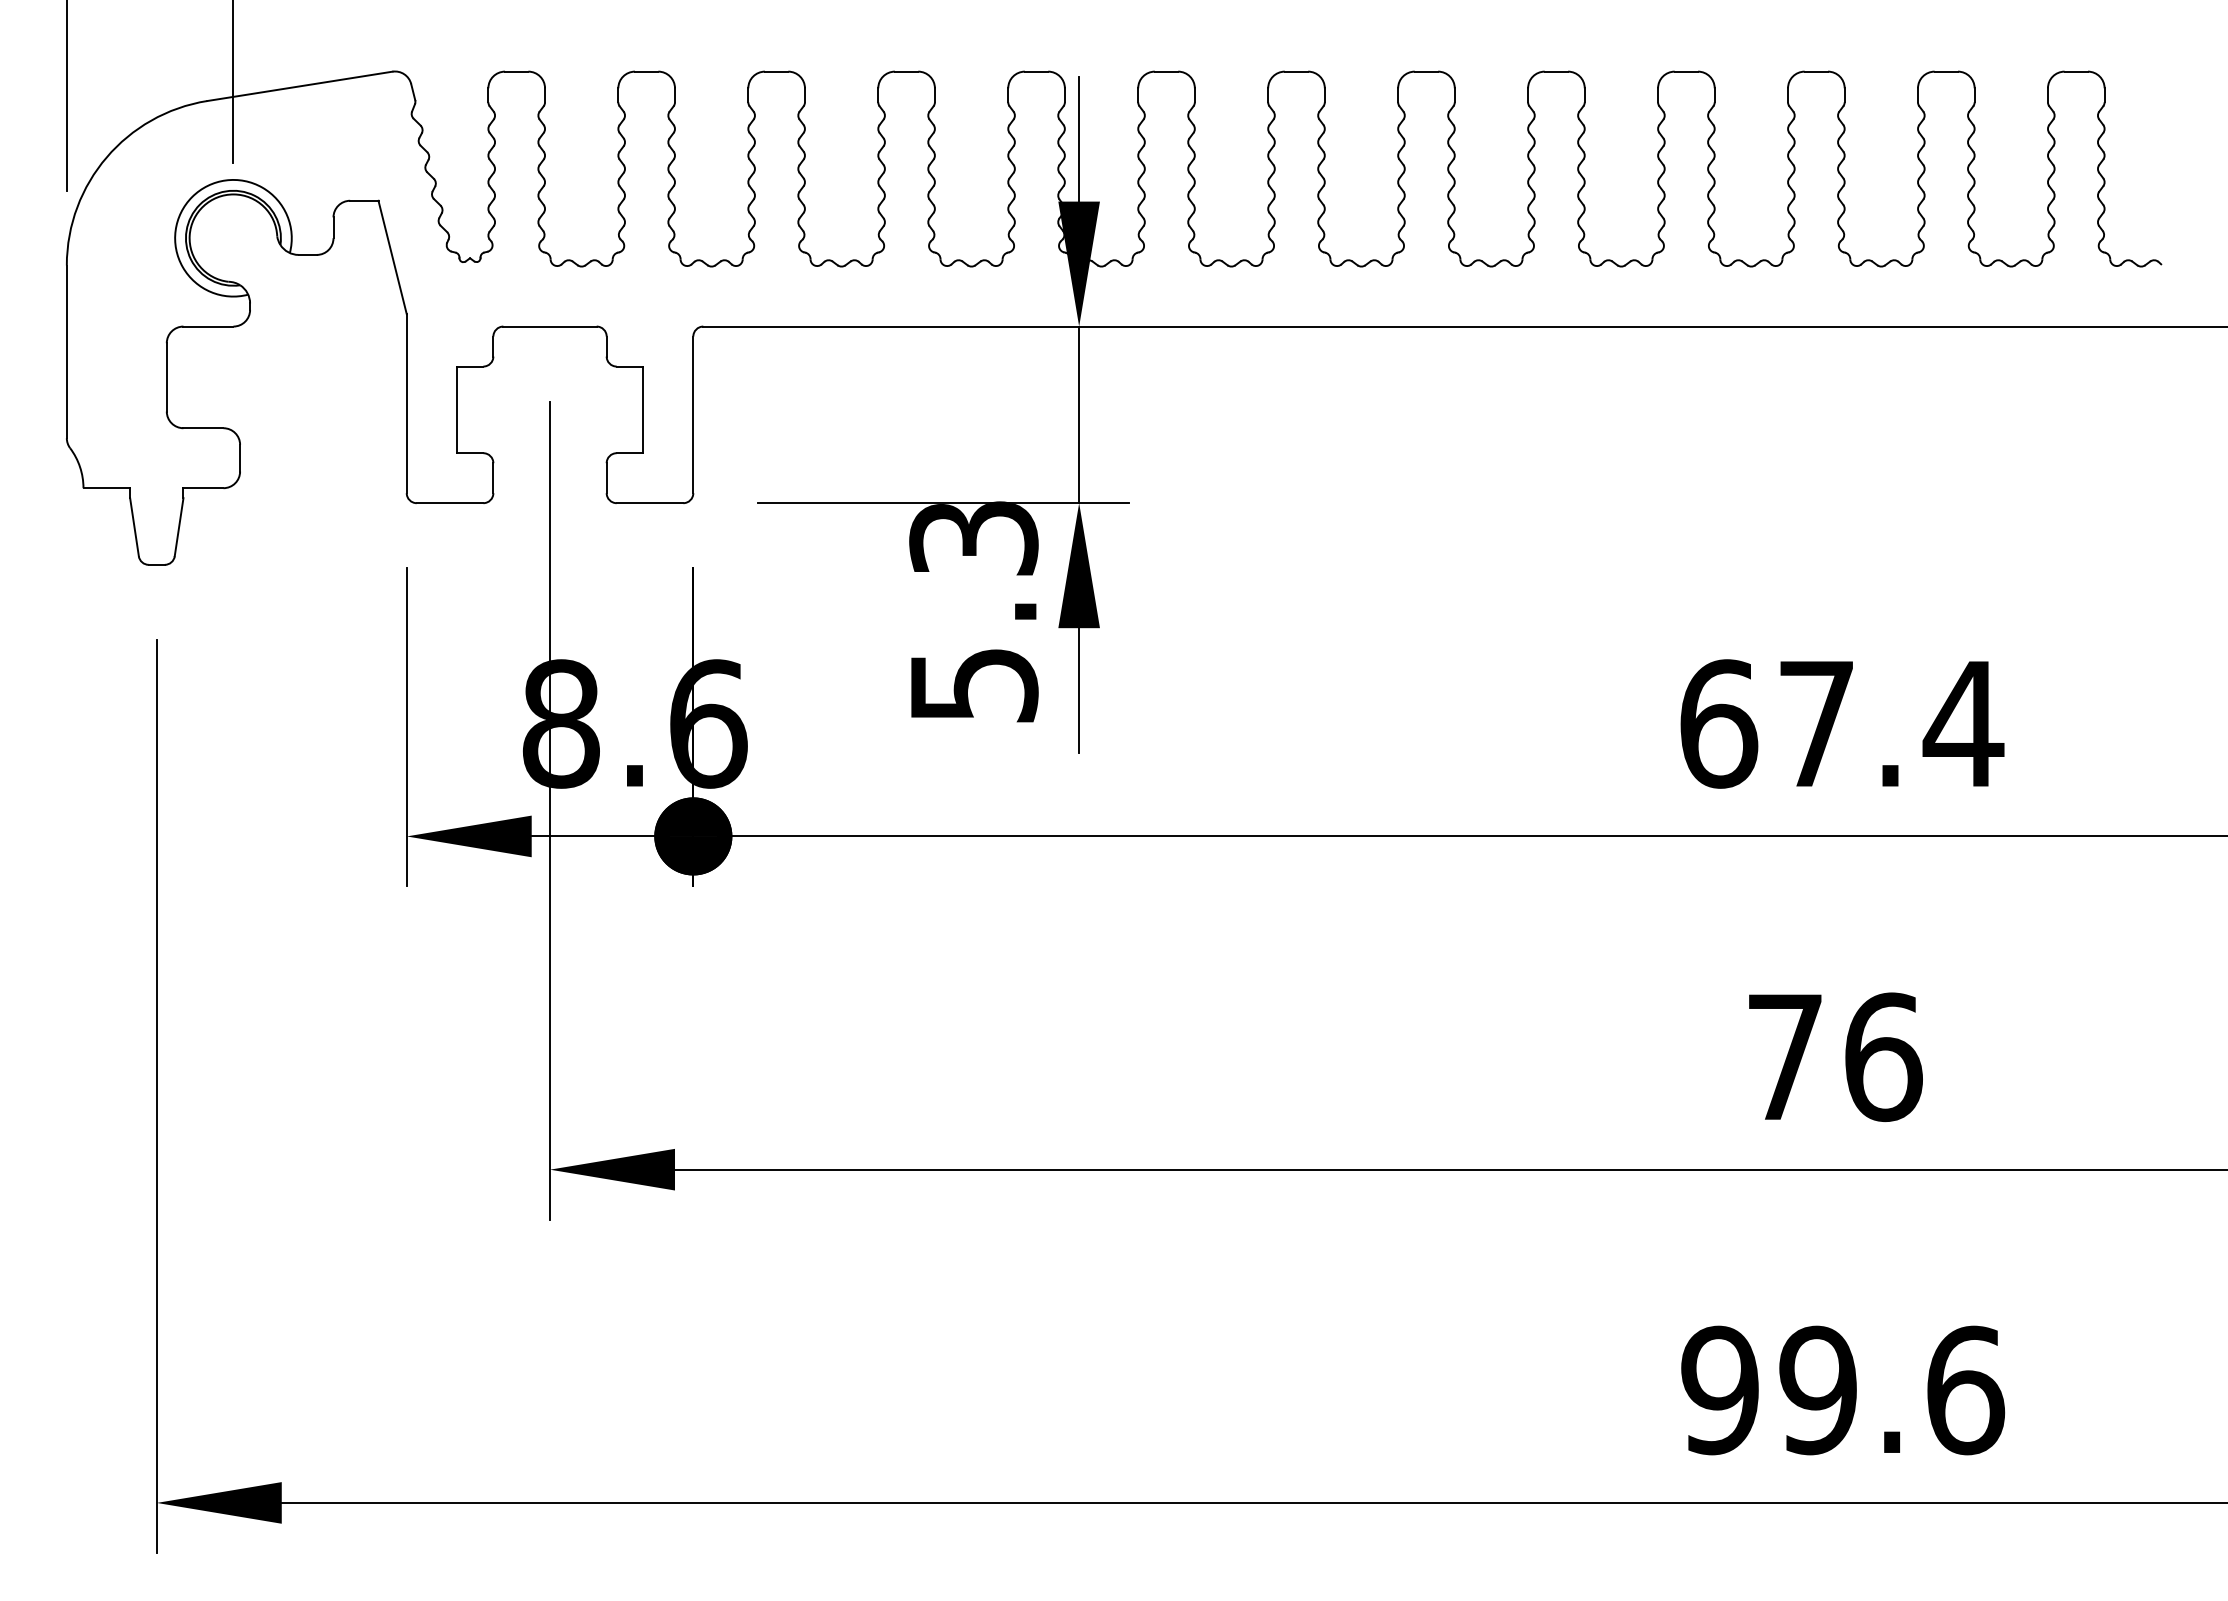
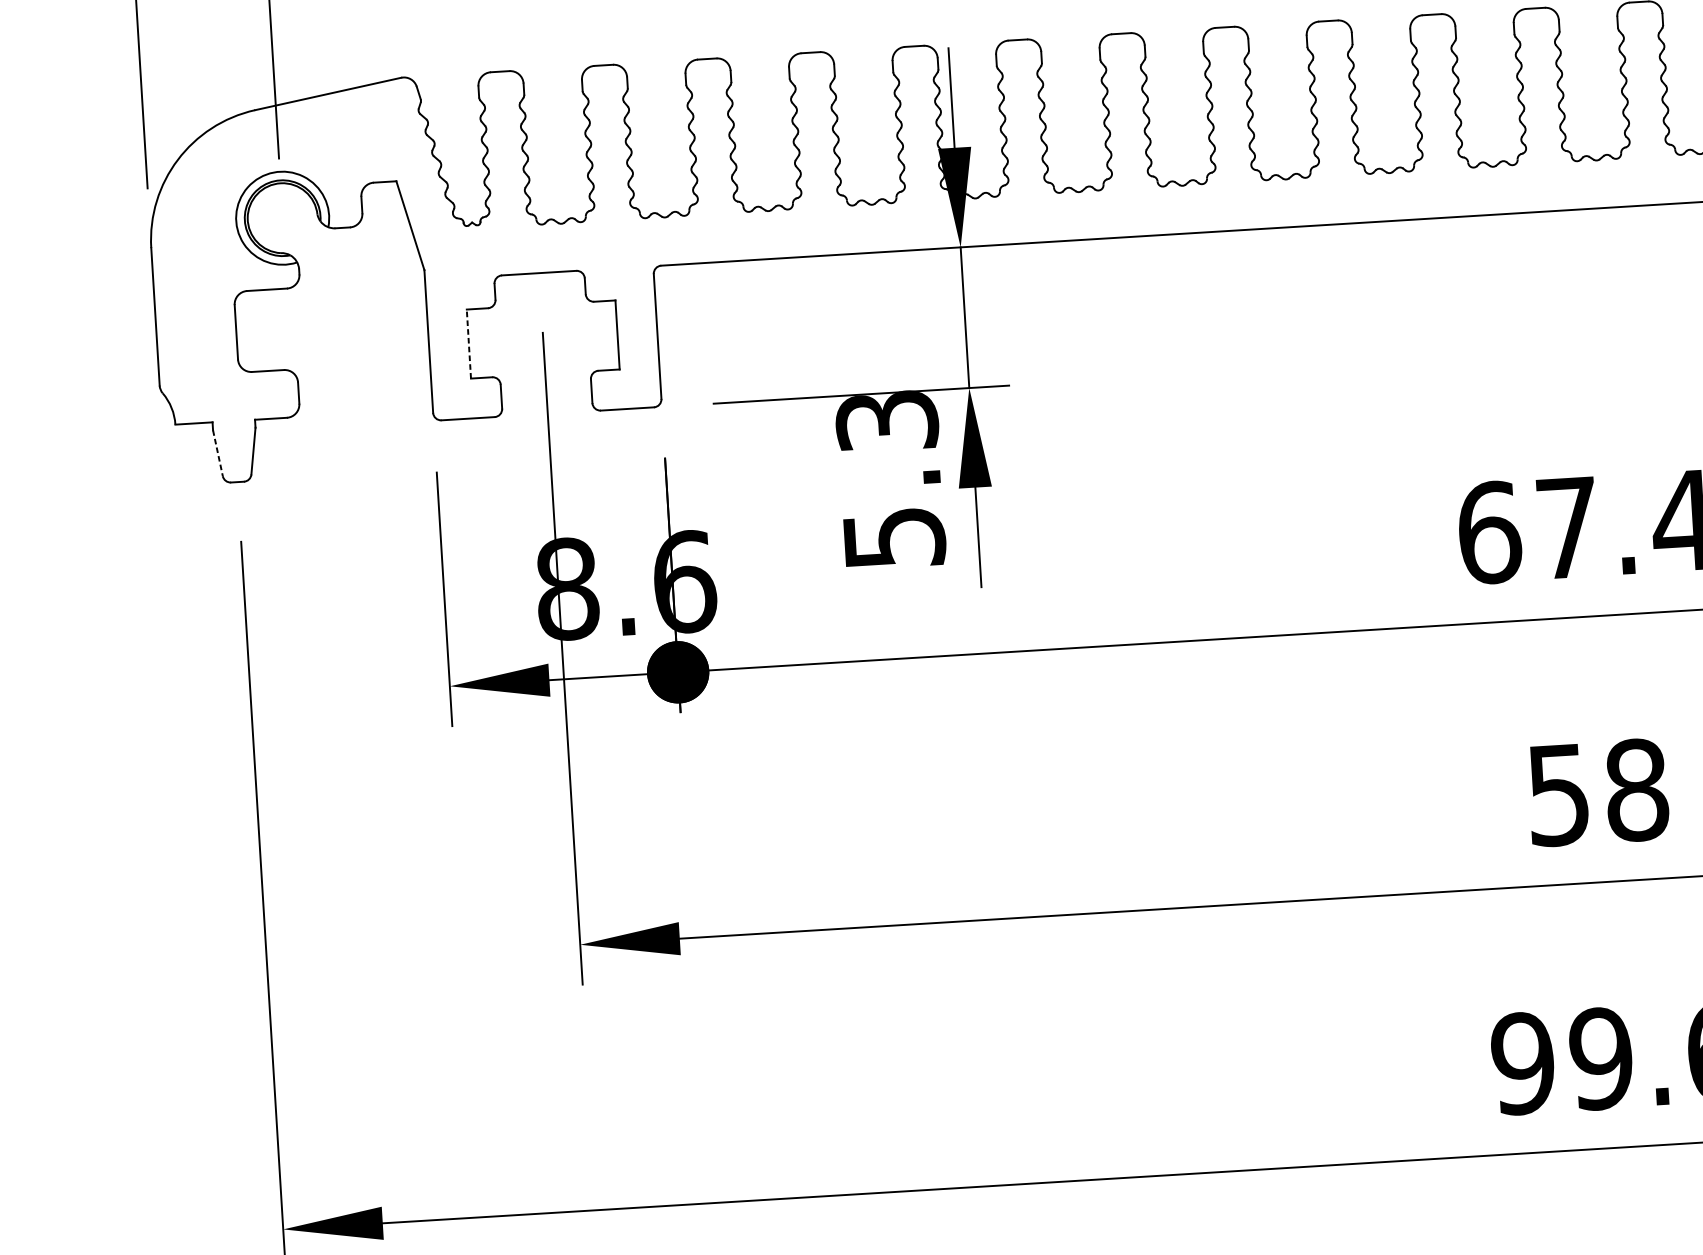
line: (456, 409) -> (468, 343), solid -> dashed
line: (134, 527) -> (217, 453), solid -> dashed
text: (1835, 1057) -> (1598, 792), 76 -> 58

